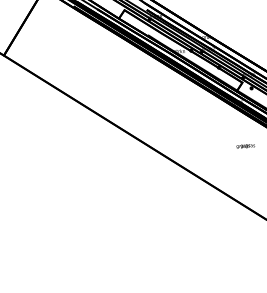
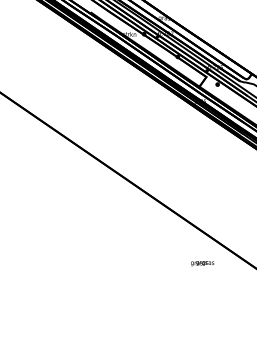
text: (245, 146) -> (202, 263), moved

